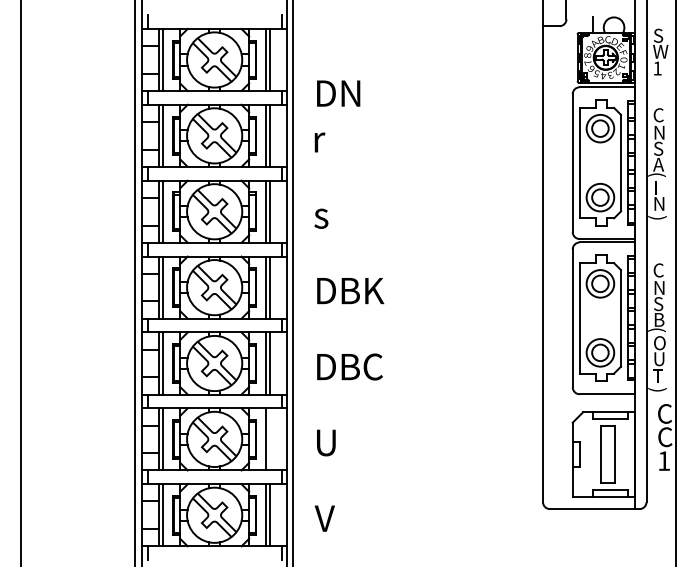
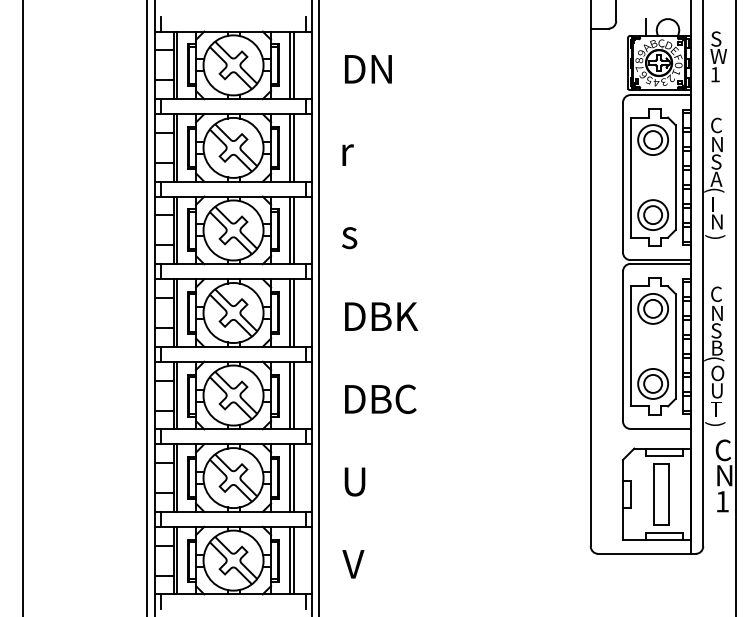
text: (338, 93) -> (368, 69), moved
text: (665, 437) -> (723, 476), C -> N
line: (269, 439) -> (293, 478), added

